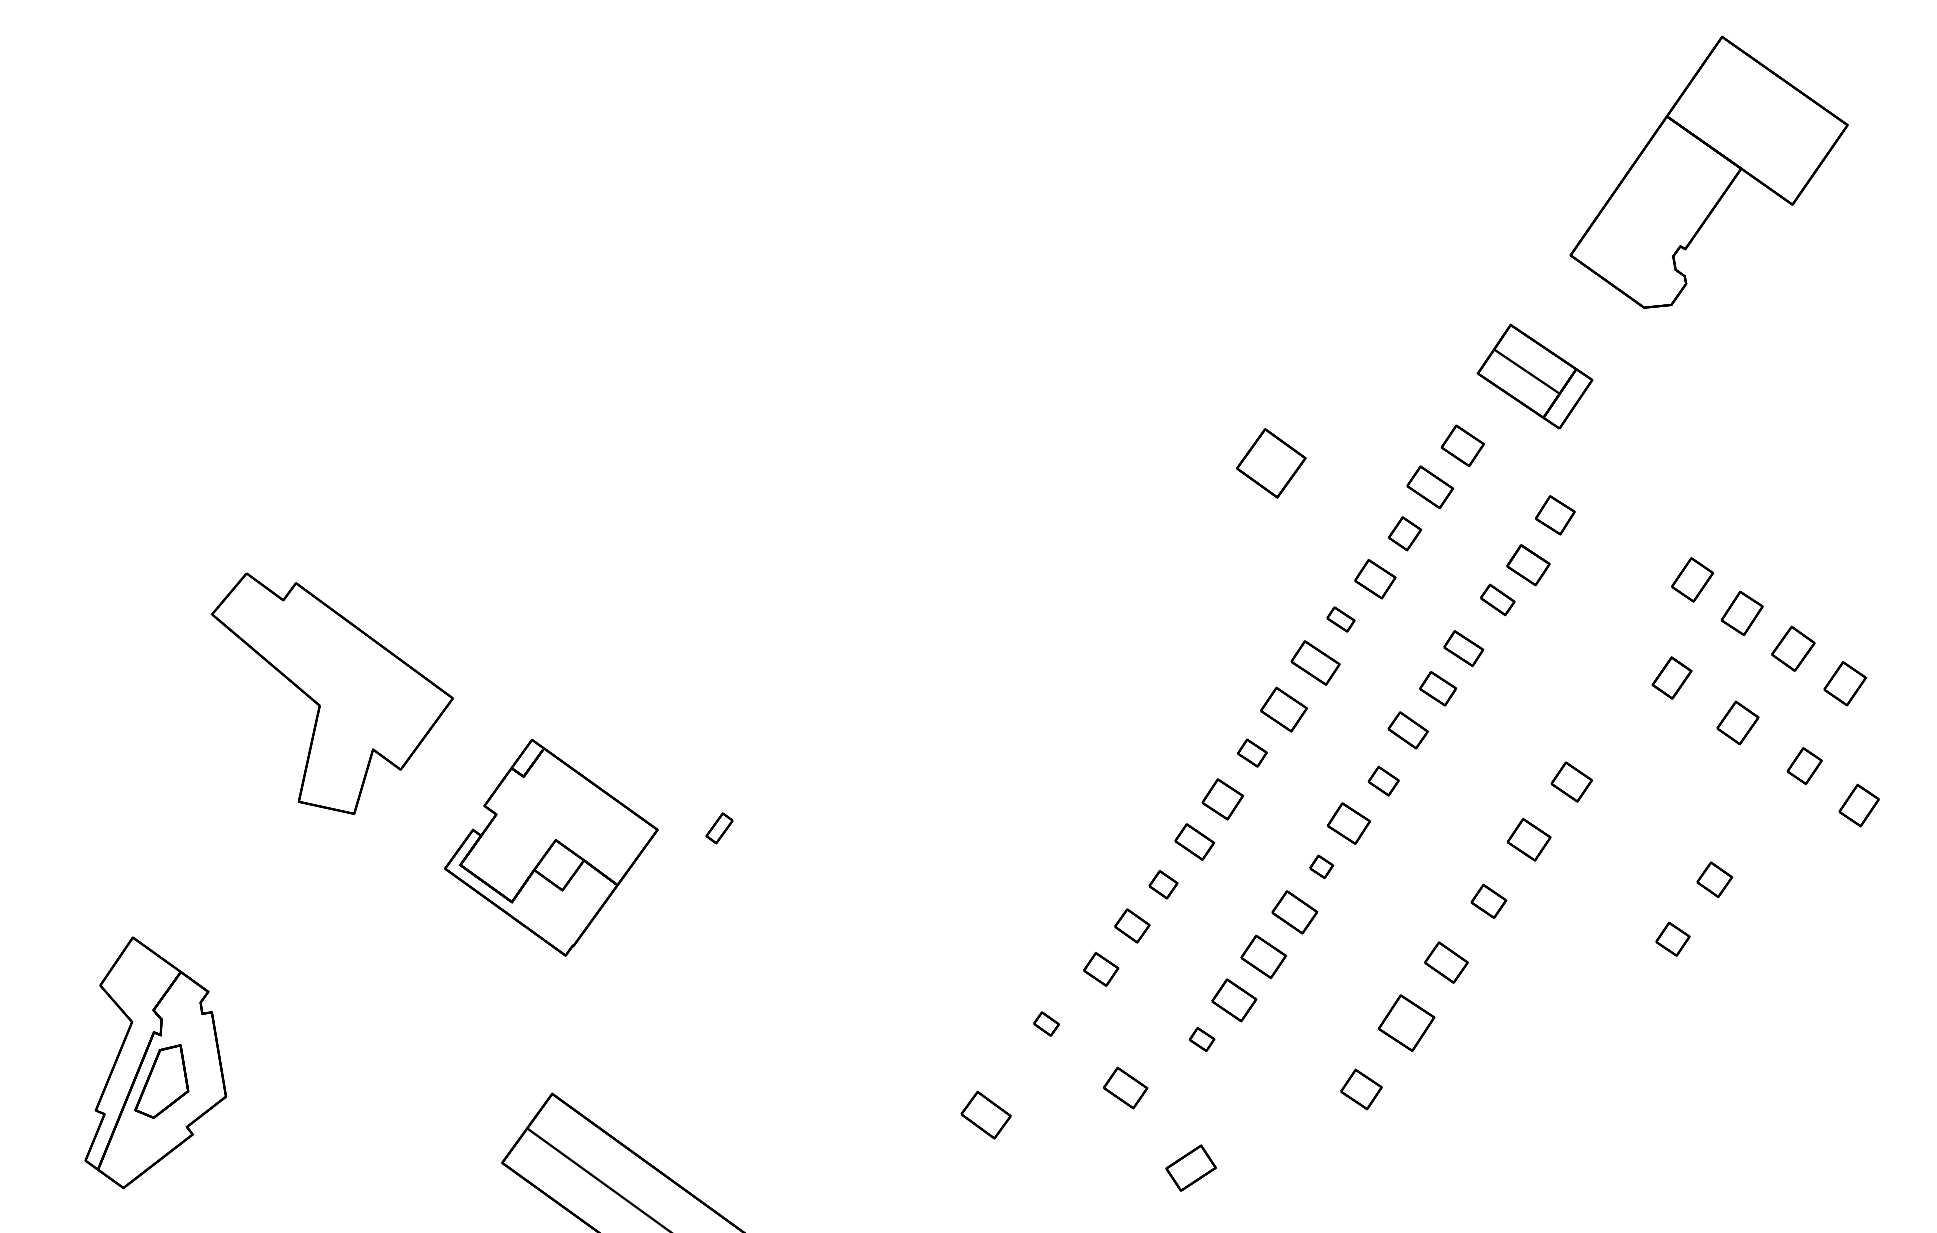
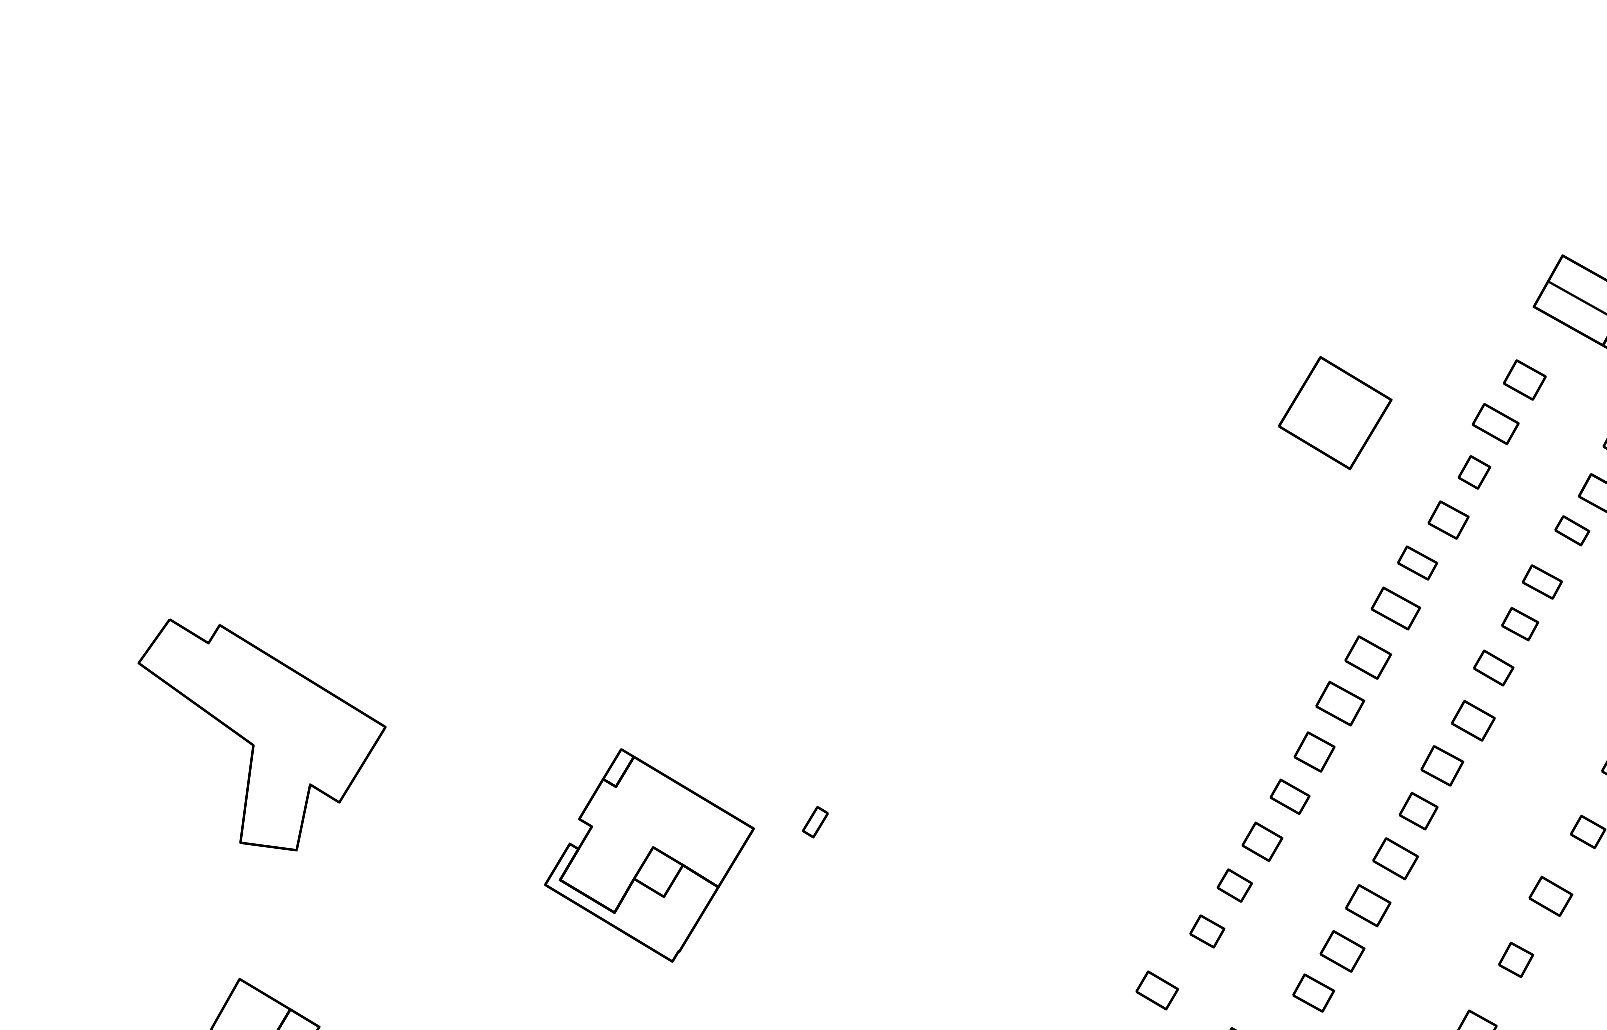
part: (1271, 463) -> (1335, 413), size x1.67
part: (1340, 619) -> (1417, 563), size x1.43
part: (332, 693) -> (265, 732), moved
part: (1252, 752) -> (1340, 702), size x1.67
part: (1383, 780) -> (1473, 720), size x1.43
part: (1321, 866) -> (1418, 810), size x1.67
part: (1163, 884) -> (1262, 841), size x1.43
part: (1406, 1022) -> (1515, 959), size x0.62
part: (1046, 1023) -> (1157, 989), size x1.67
part: (1201, 1039) -> (1313, 993), size x1.67

